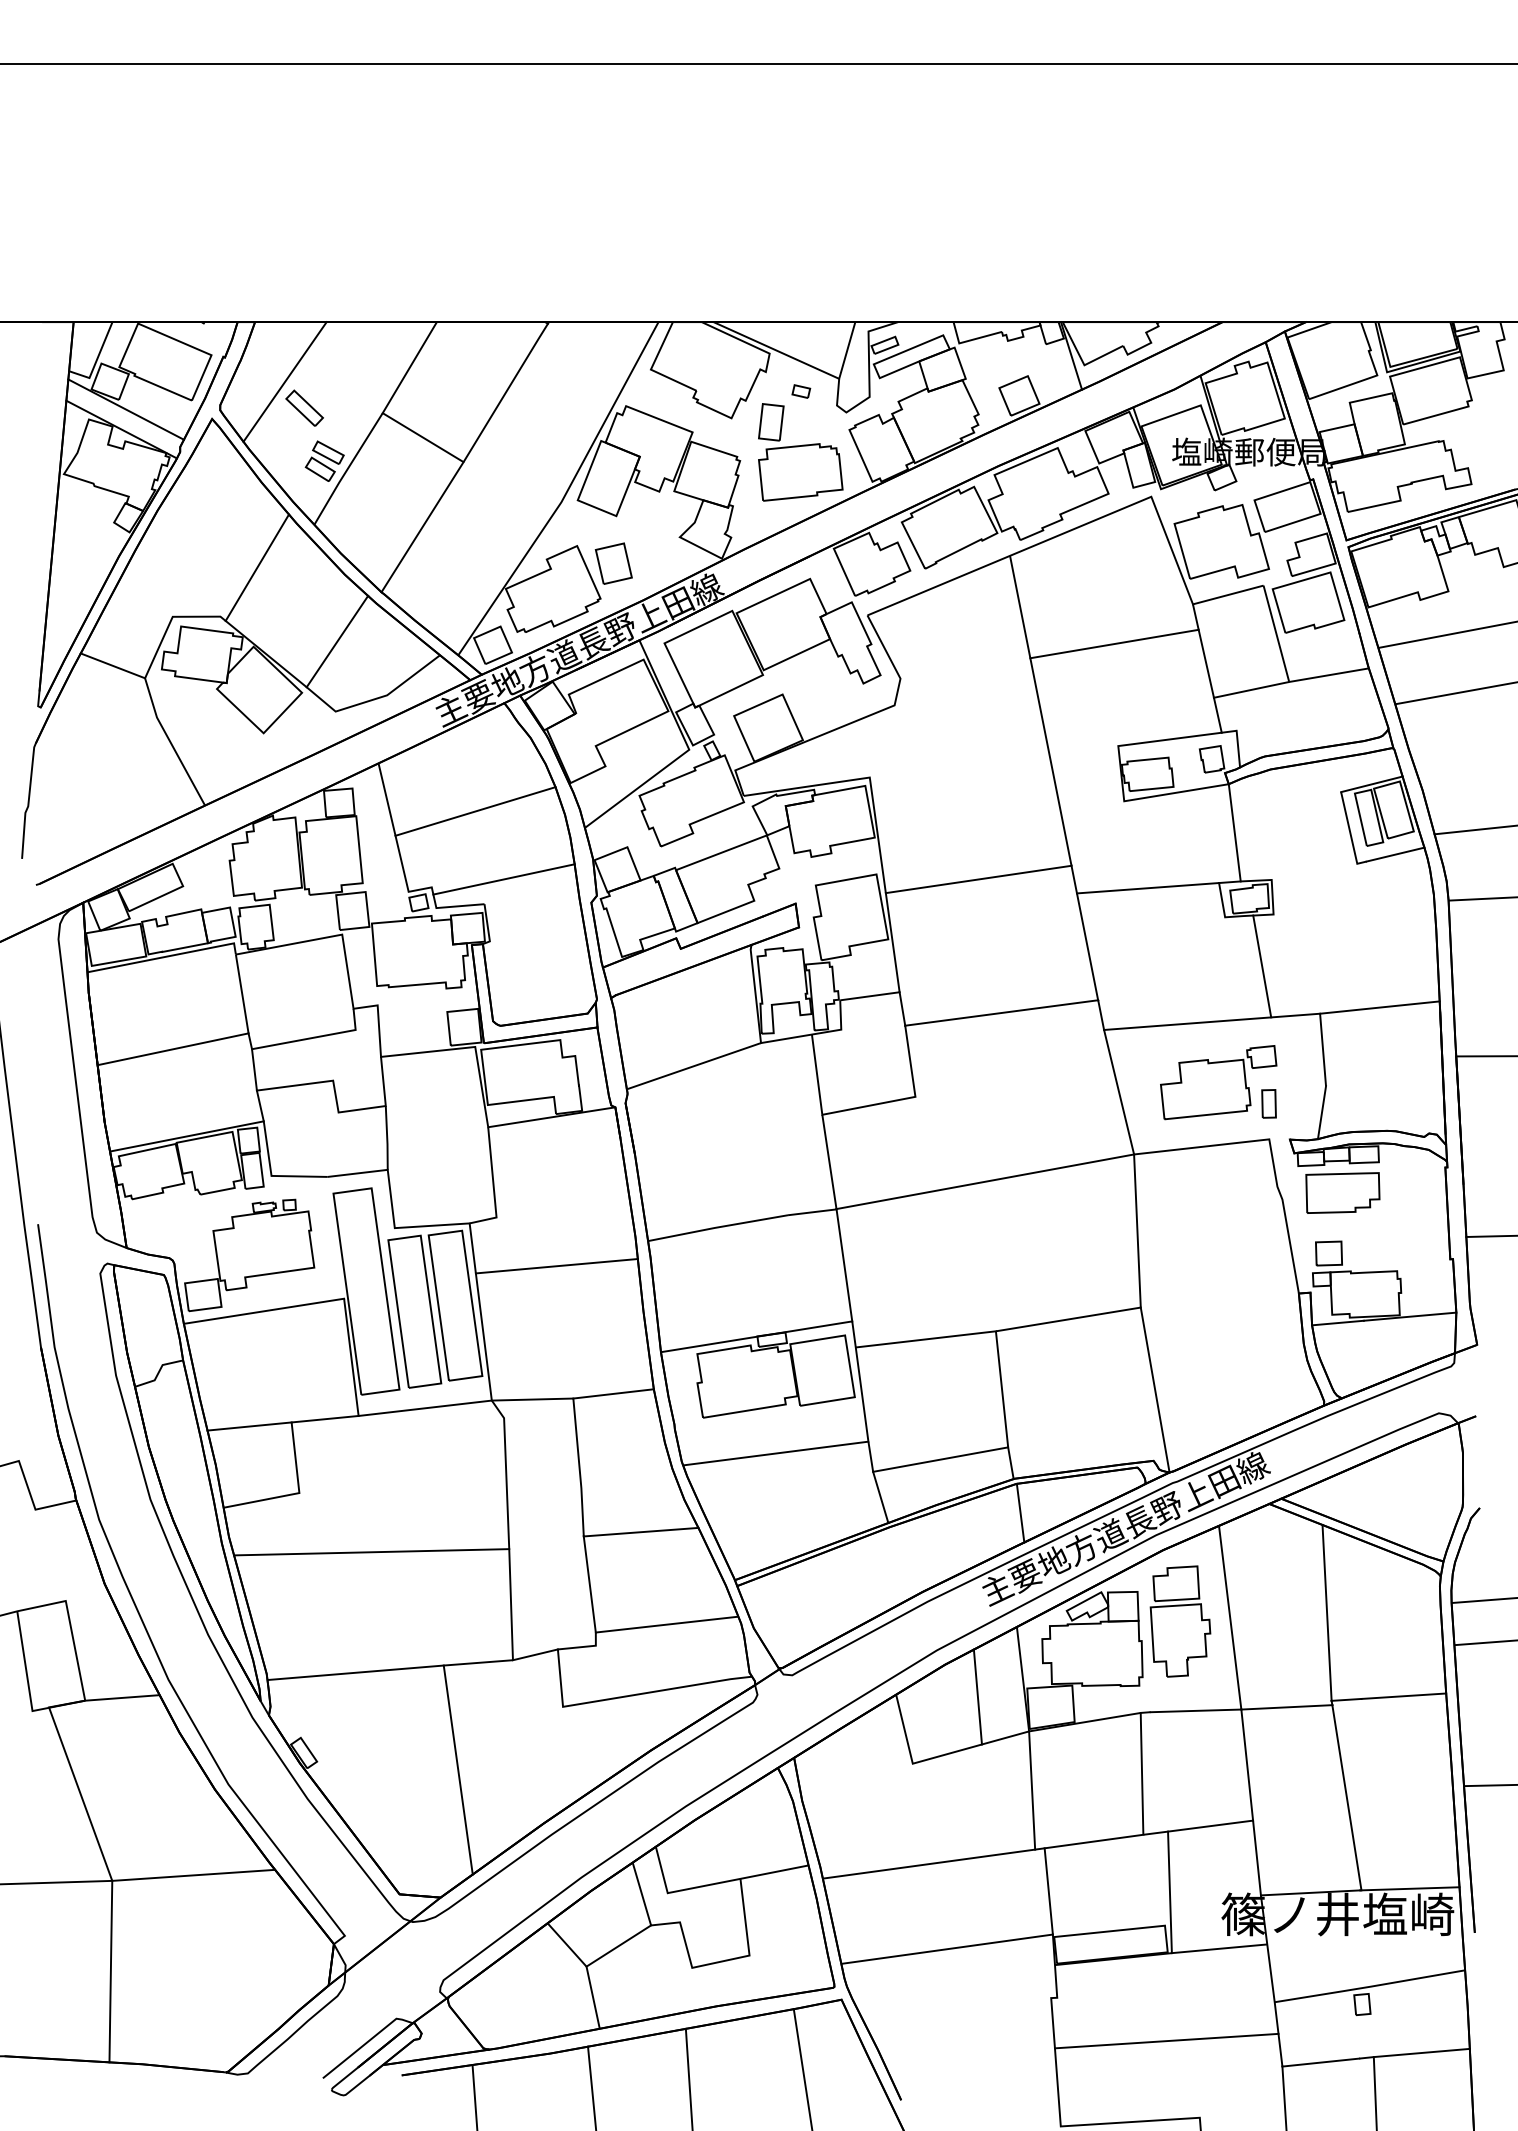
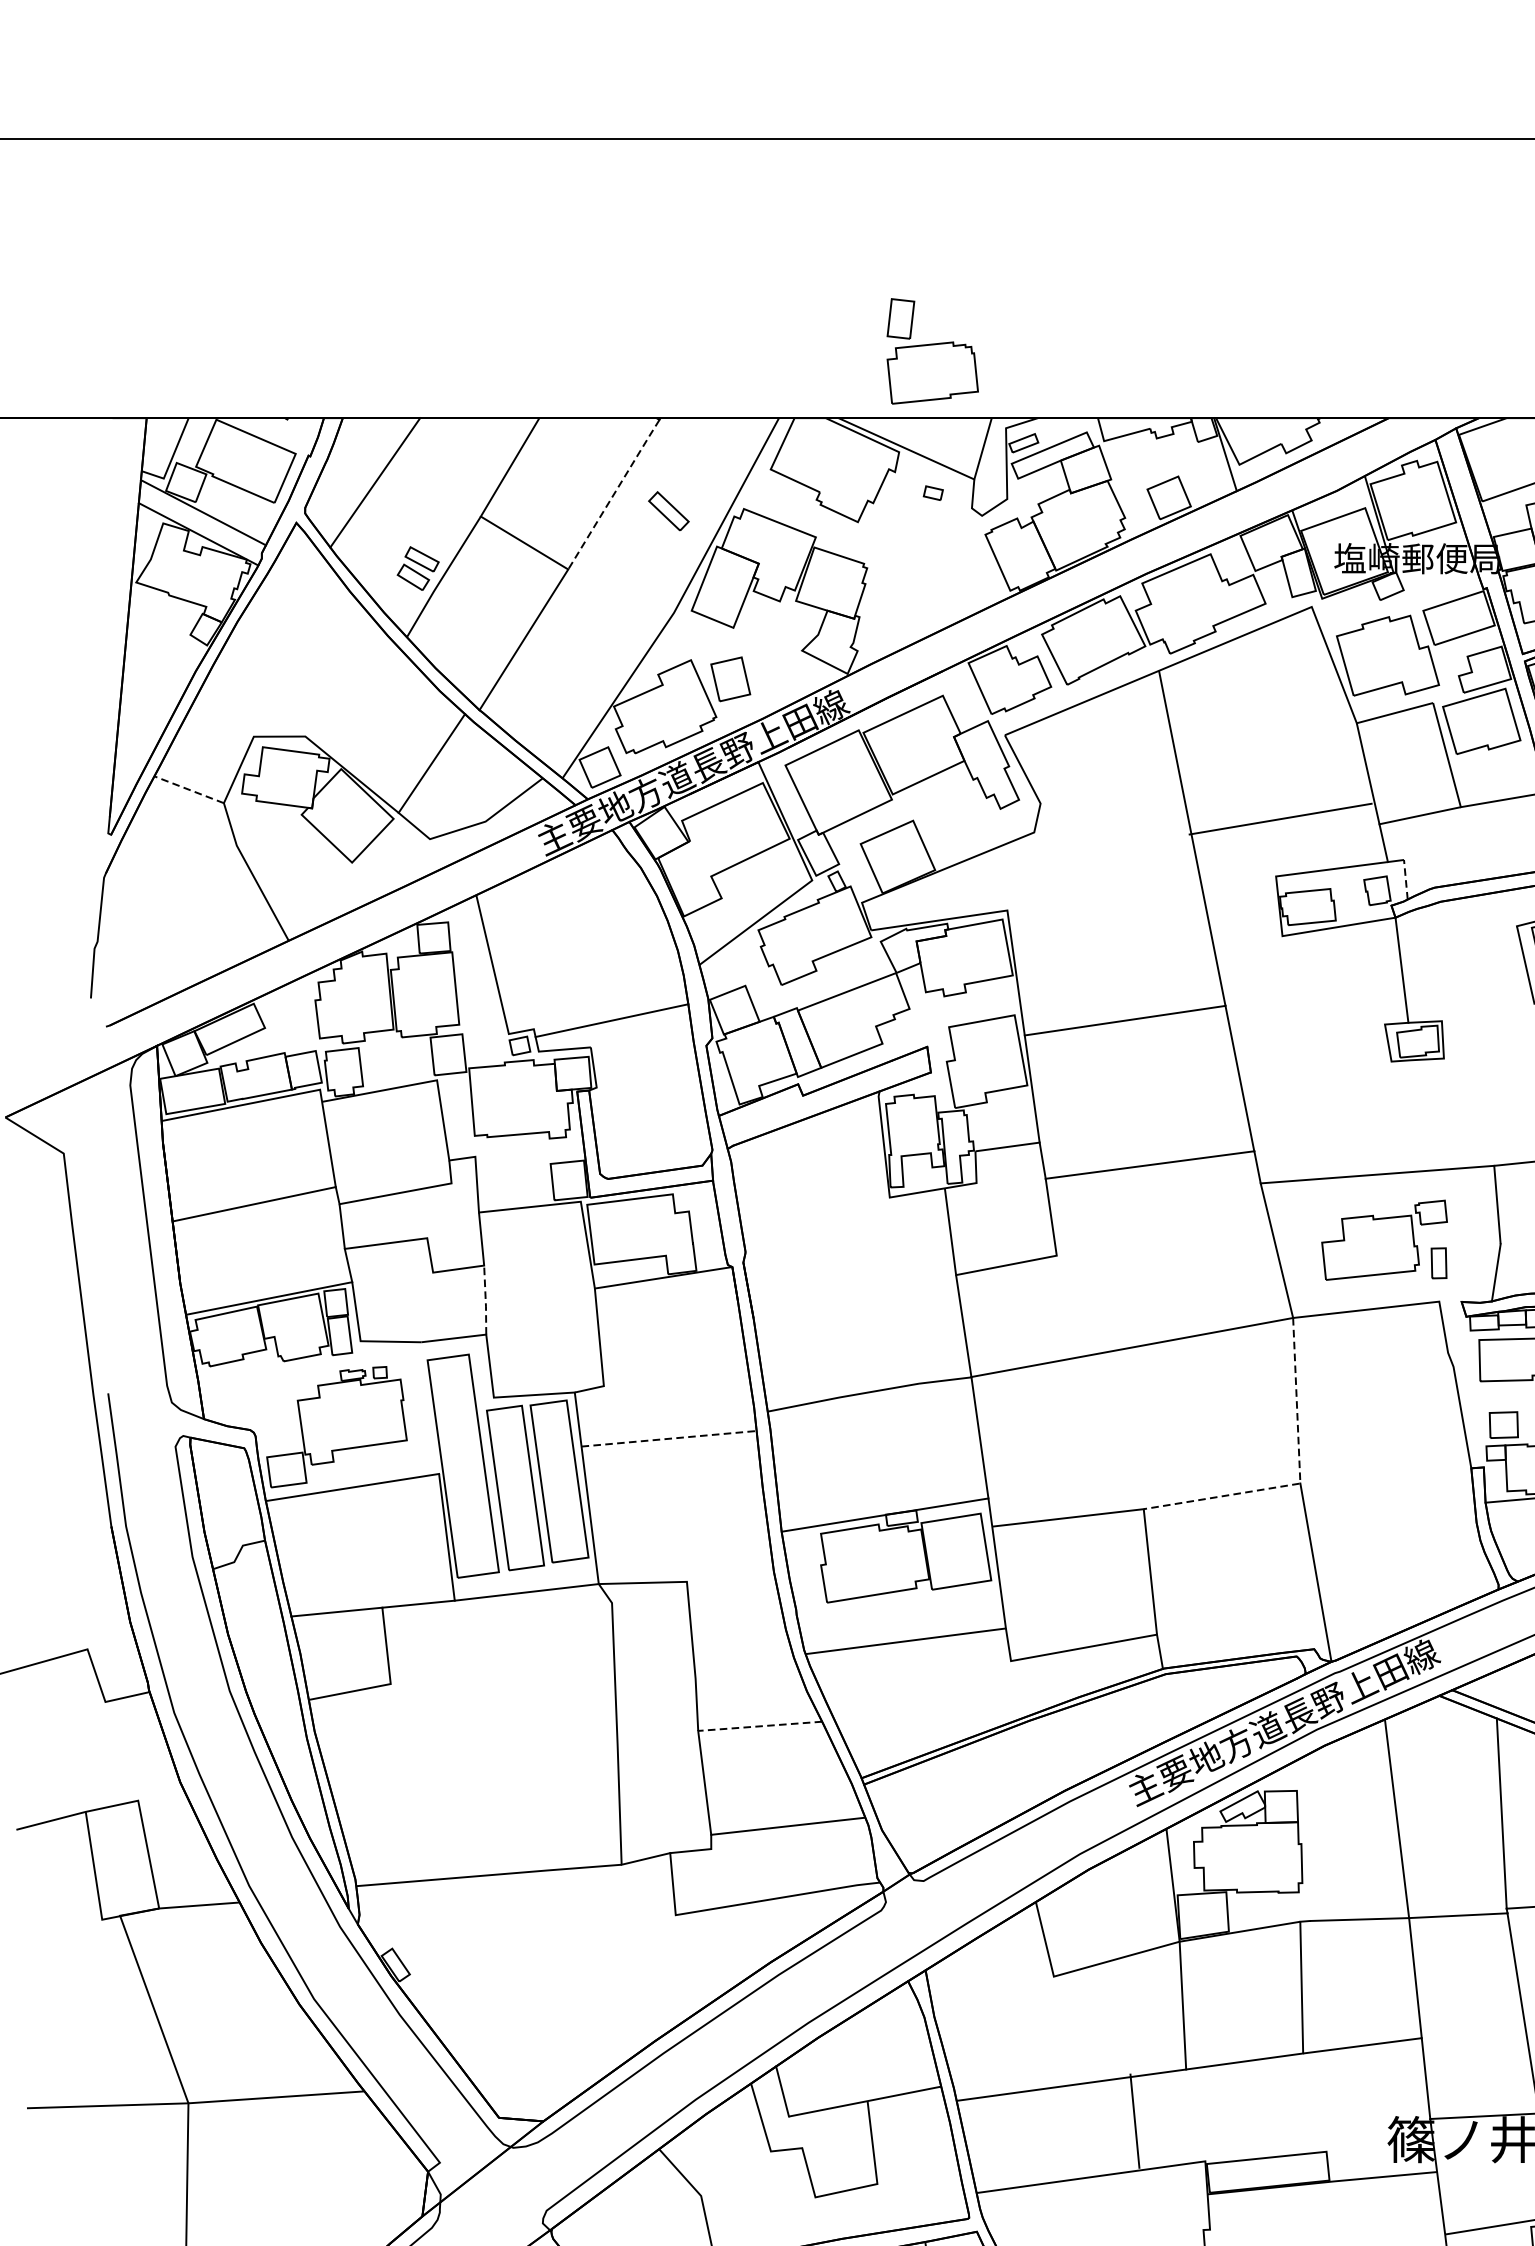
line: (506, 392) -> (614, 494), solid -> dashed
part: (304, 407) -> (668, 510), moved
part: (800, 452) -> (932, 351), moved
line: (257, 567) -> (345, 683), removed
line: (1114, 643) -> (1280, 818), moved
line: (112, 665) -> (188, 789), solid -> dashed
line: (1238, 748) -> (1406, 879), solid -> dashed
line: (475, 811) -> (581, 947), removed
line: (1148, 888) -> (1308, 1030), removed
line: (1262, 966) -> (1431, 1114), removed
line: (693, 1066) -> (816, 1222), removed
line: (387, 1138) -> (486, 1300), solid -> dashed
line: (557, 1266) -> (669, 1439), solid -> dashed
line: (1140, 1304) -> (1300, 1480), solid -> dashed
line: (613, 1393) -> (730, 1576), removed
line: (880, 1497) -> (1018, 1688), removed
line: (1020, 1512) -> (1170, 1705), removed
line: (640, 1532) -> (759, 1726), solid -> dashed
line: (371, 1552) -> (468, 1748), removed
part: (1180, 1621) -> (1343, 1822), removed
line: (977, 1696) -> (1123, 1903), removed
line: (457, 1769) -> (561, 1982), removed
line: (1048, 1891) -> (1134, 2121), moved
line: (1169, 1892) -> (1331, 2115), removed
line: (618, 1945) -> (735, 2173), removed

